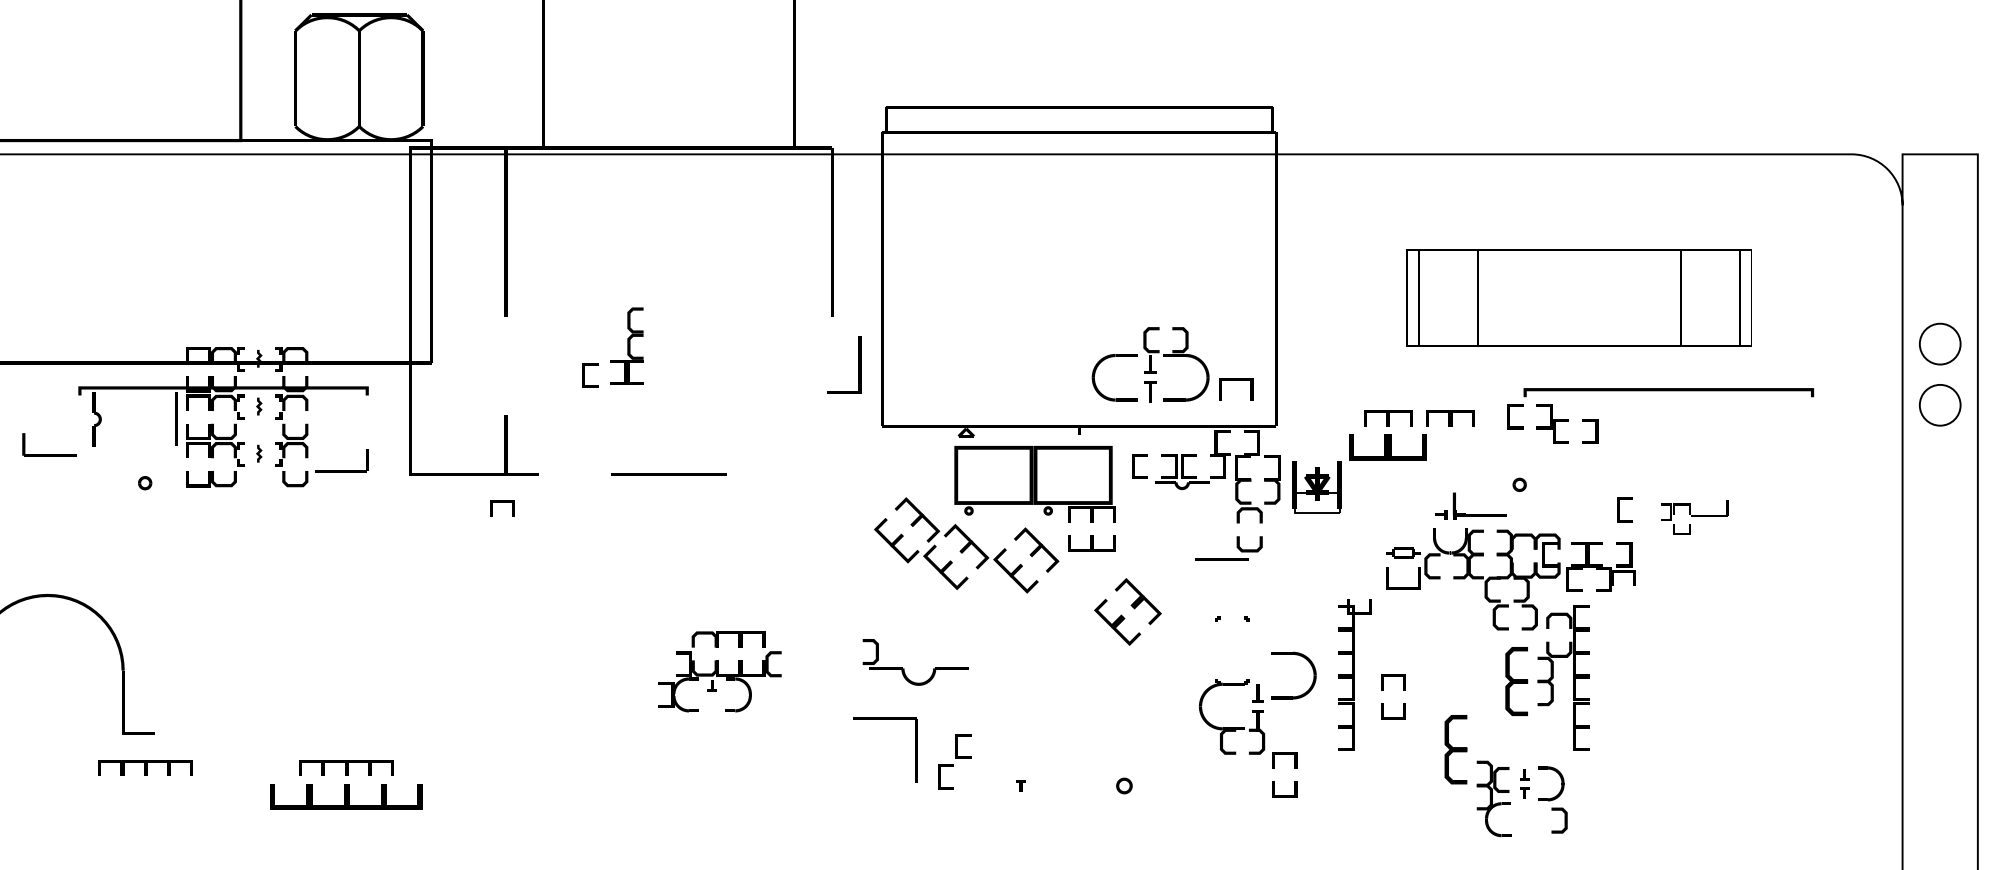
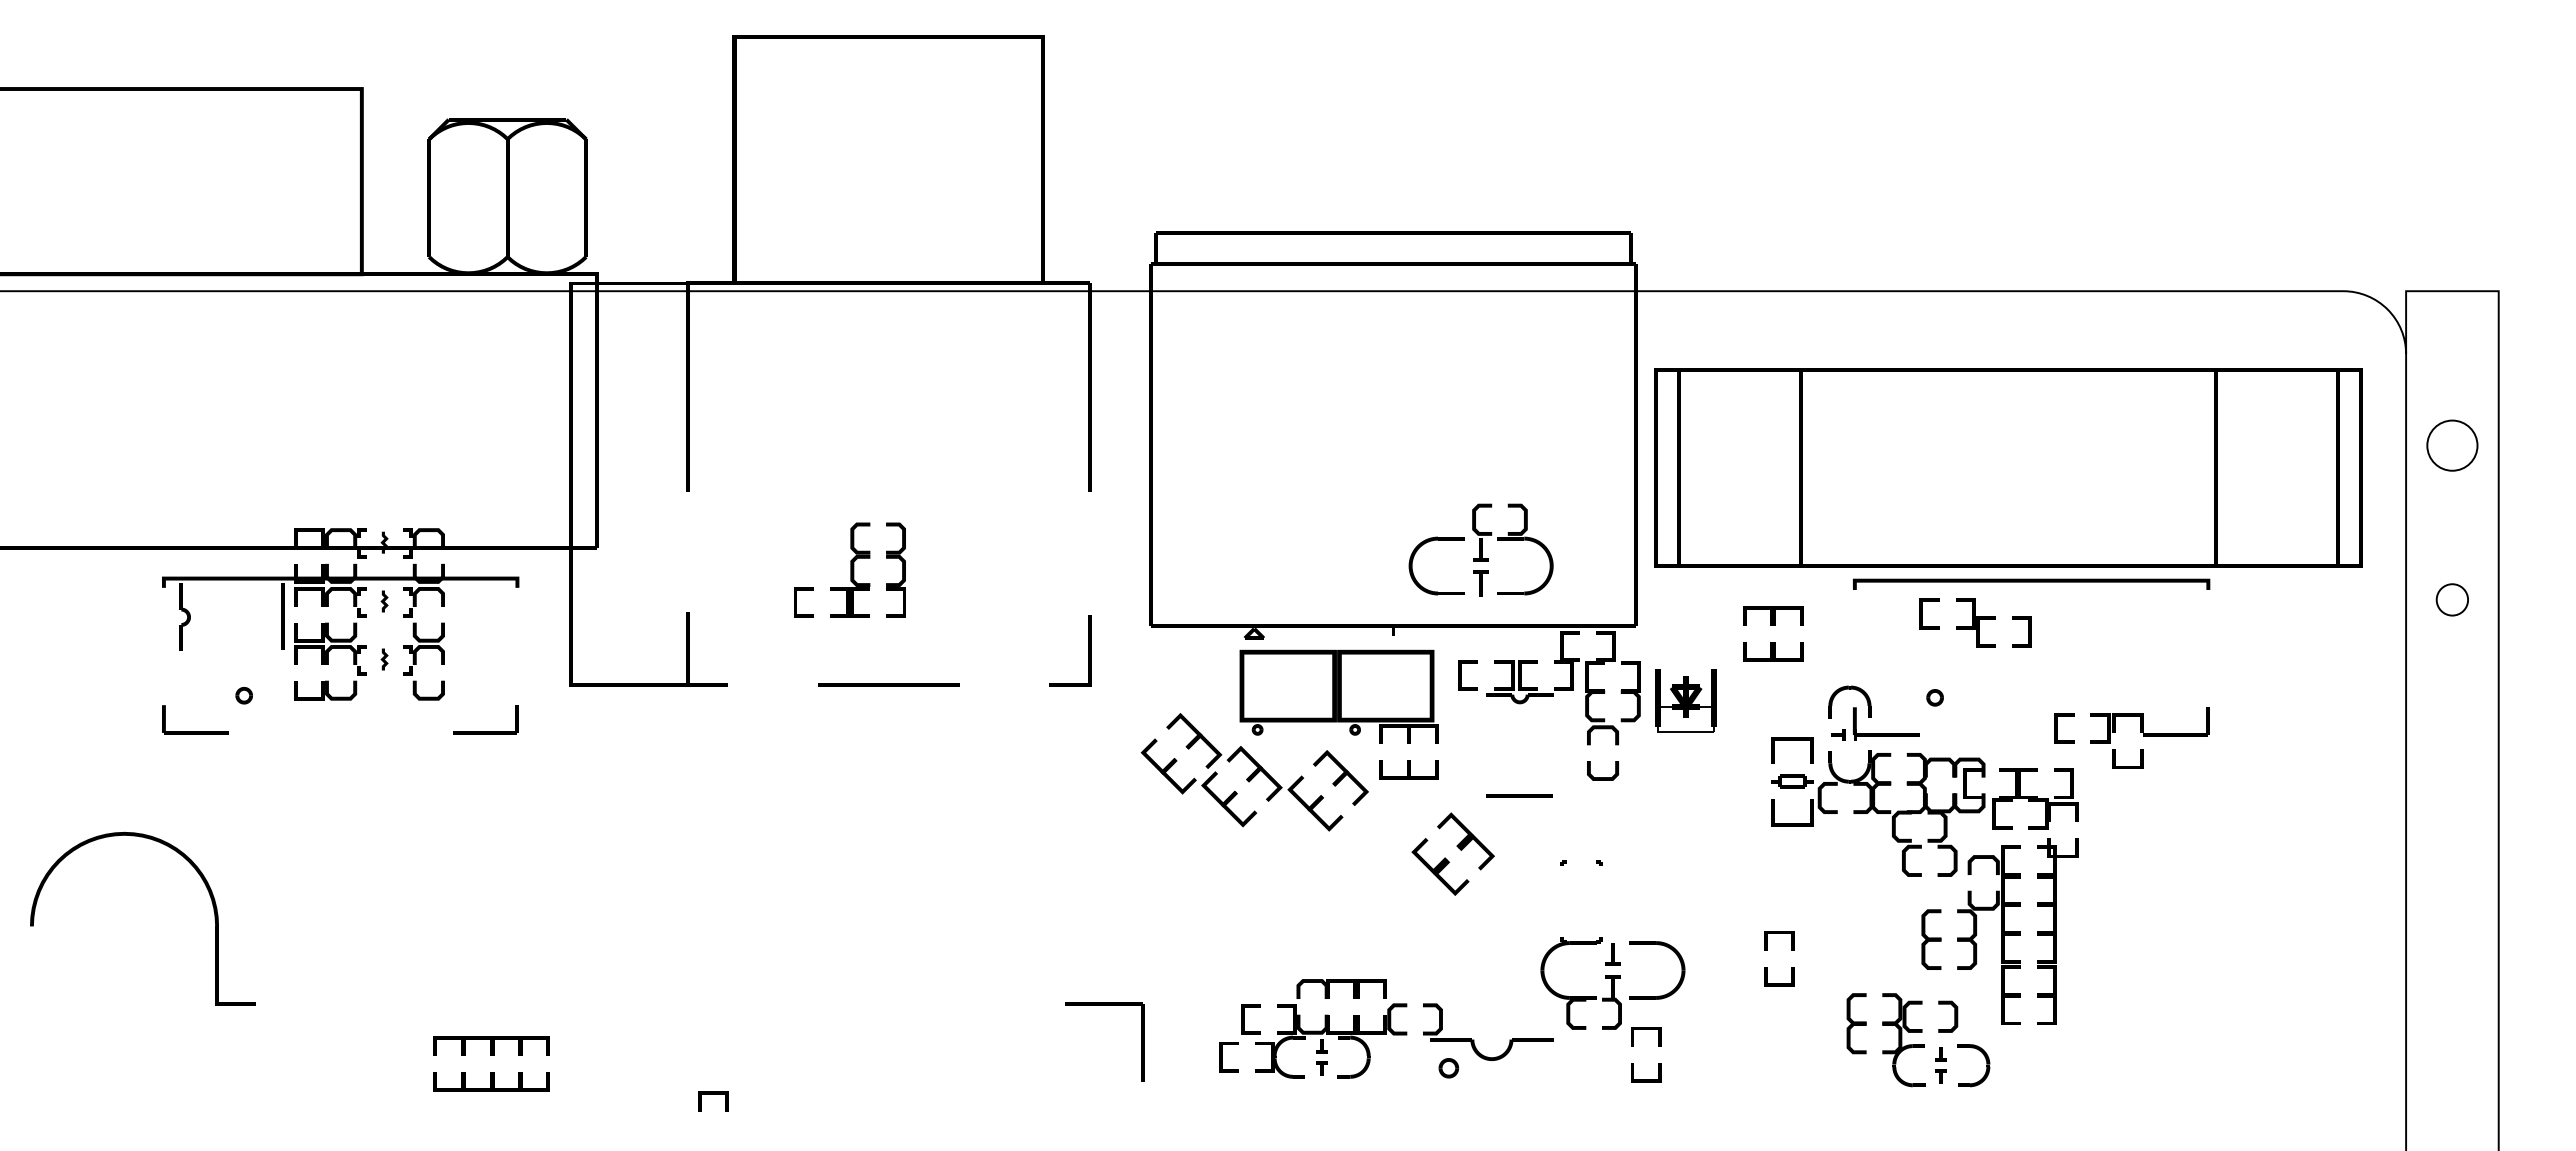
part: (1579, 297) -> (2008, 467), size x1.67
part: (1940, 343) -> (2452, 445), moved
part: (627, 345) -> (850, 569), moved
line: (859, 364) -> (1088, 650), moved
line: (584, 375) -> (796, 602), moved
part: (680, 380) -> (902, 569), added
part: (1236, 381) -> (1792, 740), moved
line: (1668, 391) -> (2031, 582), moved
circle: (1940, 404) -> (2452, 599), size x0.62
part: (1450, 417) -> (1850, 615), removed
part: (1388, 447) -> (1773, 651), size x0.62
part: (49, 454) -> (195, 731), moved
part: (341, 469) -> (485, 731), moved
curve: (1450, 478) -> (1849, 689), added
line: (502, 502) -> (713, 1094), moved
part: (1693, 517) -> (2149, 737), size x1.43
line: (1222, 558) -> (1519, 795), moved
part: (904, 668) -> (1474, 1039), moved
part: (1312, 670) -> (1680, 964), moved
part: (720, 671) -> (1331, 1028), moved
part: (1354, 674) -> (2057, 931), moved
part: (1516, 681) -> (1931, 939), size x0.71
part: (885, 720) -> (1104, 1005), moved
part: (1455, 749) -> (1856, 1023), size x0.71
part: (145, 767) -> (244, 1045), removed
part: (346, 796) -> (491, 1081), size x0.62
part: (1494, 799) -> (1903, 1040), moved
curve: (1564, 820) -> (1954, 1016), moved

